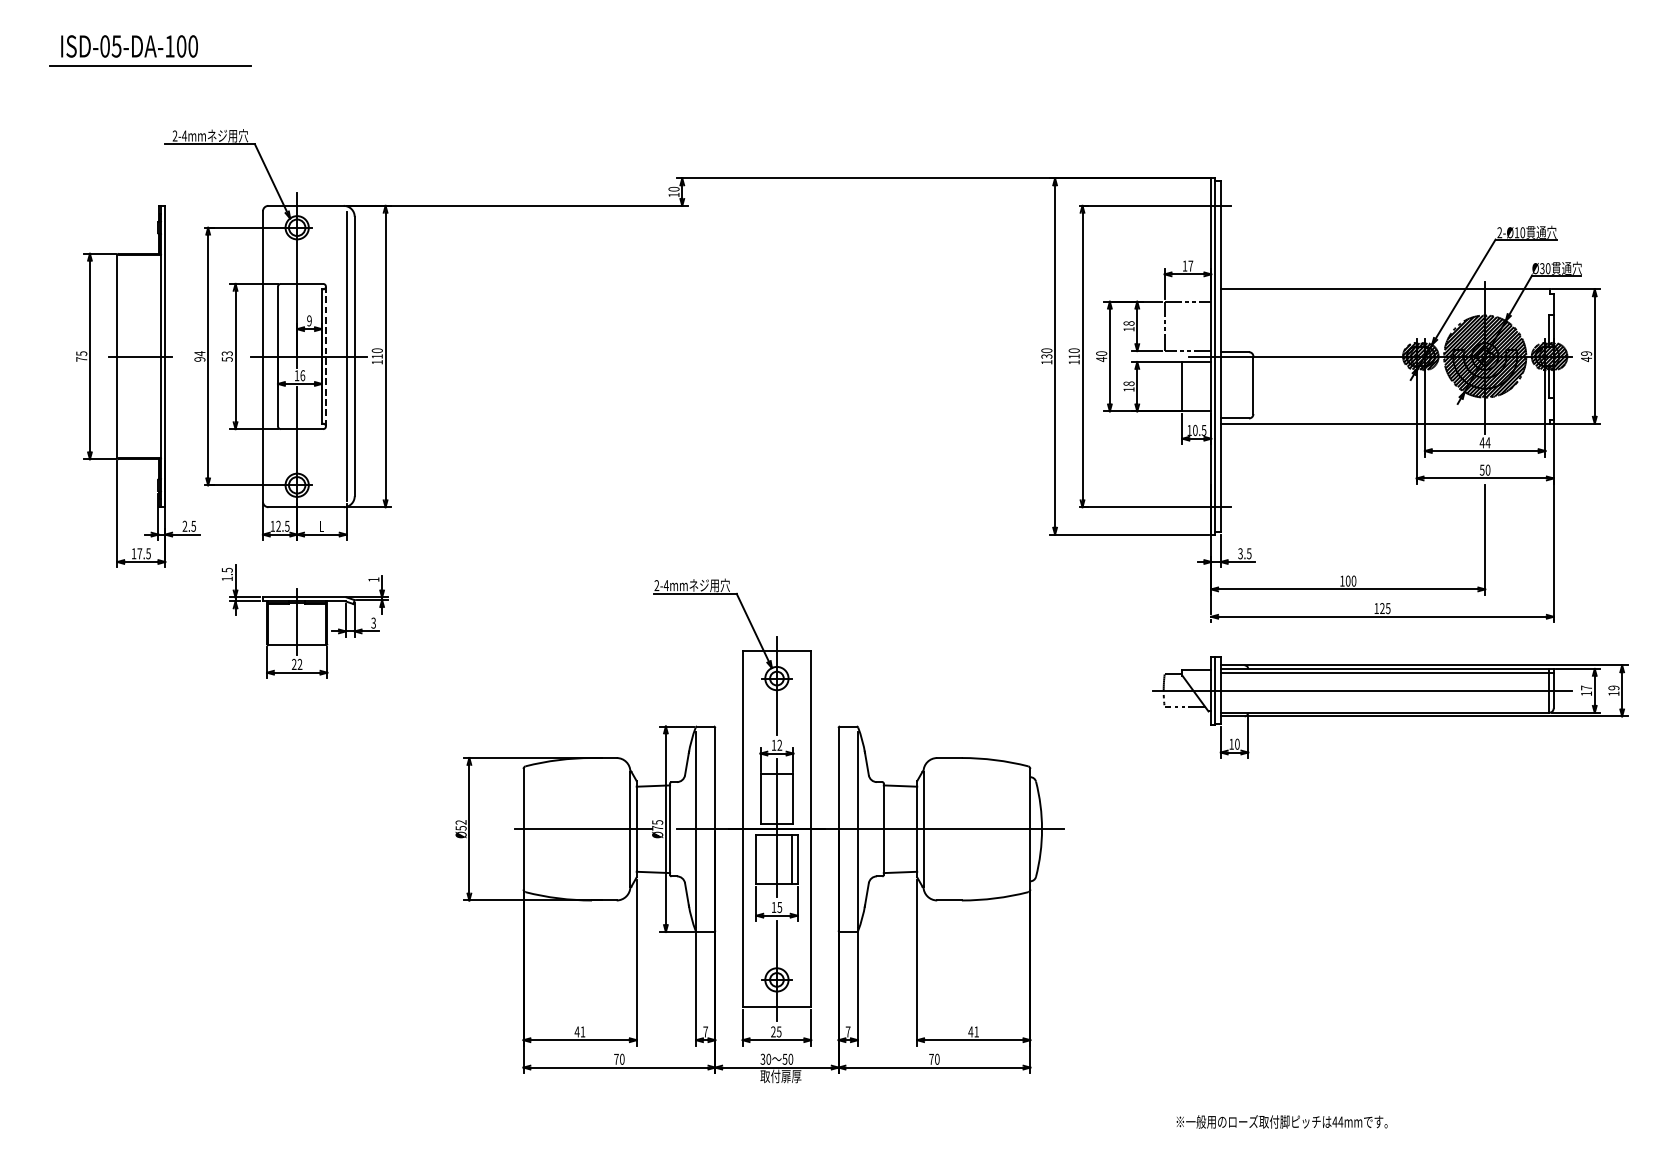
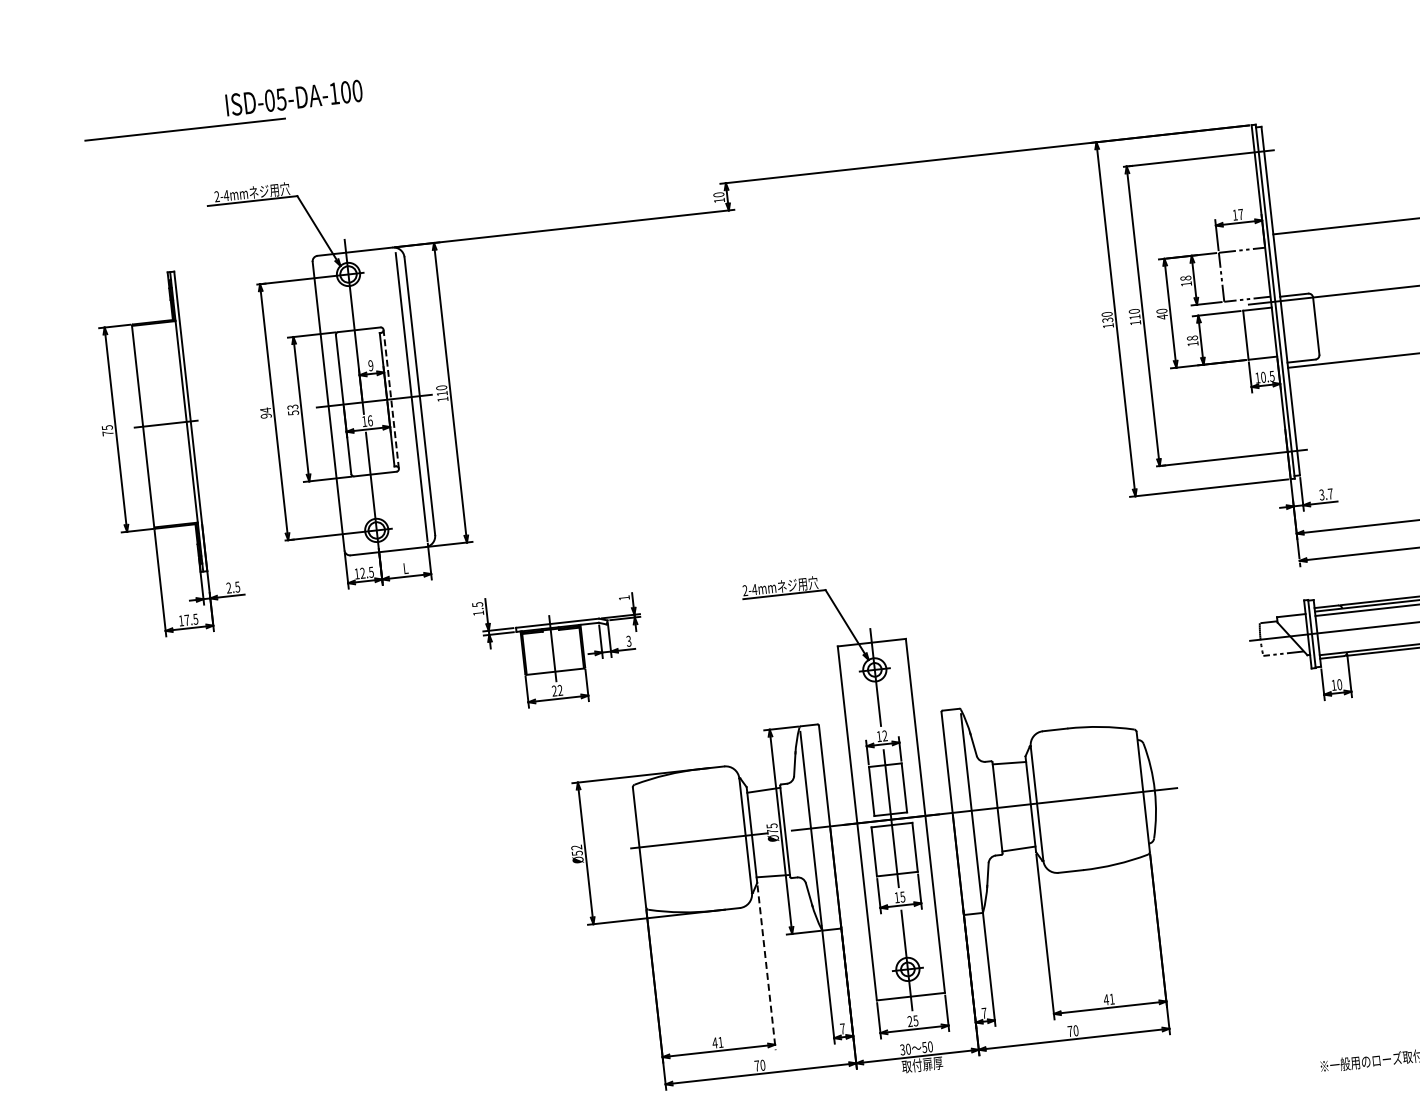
text: (129, 46) -> (294, 98), moved
part: (138, 386) -> (167, 454), moved
text: (1249, 553) -> (1330, 493), 3.5 -> 3.7
part: (304, 621) -> (559, 647), moved
line: (792, 859) -> (910, 848), removed
line: (636, 962) -> (766, 967), solid -> dashed

